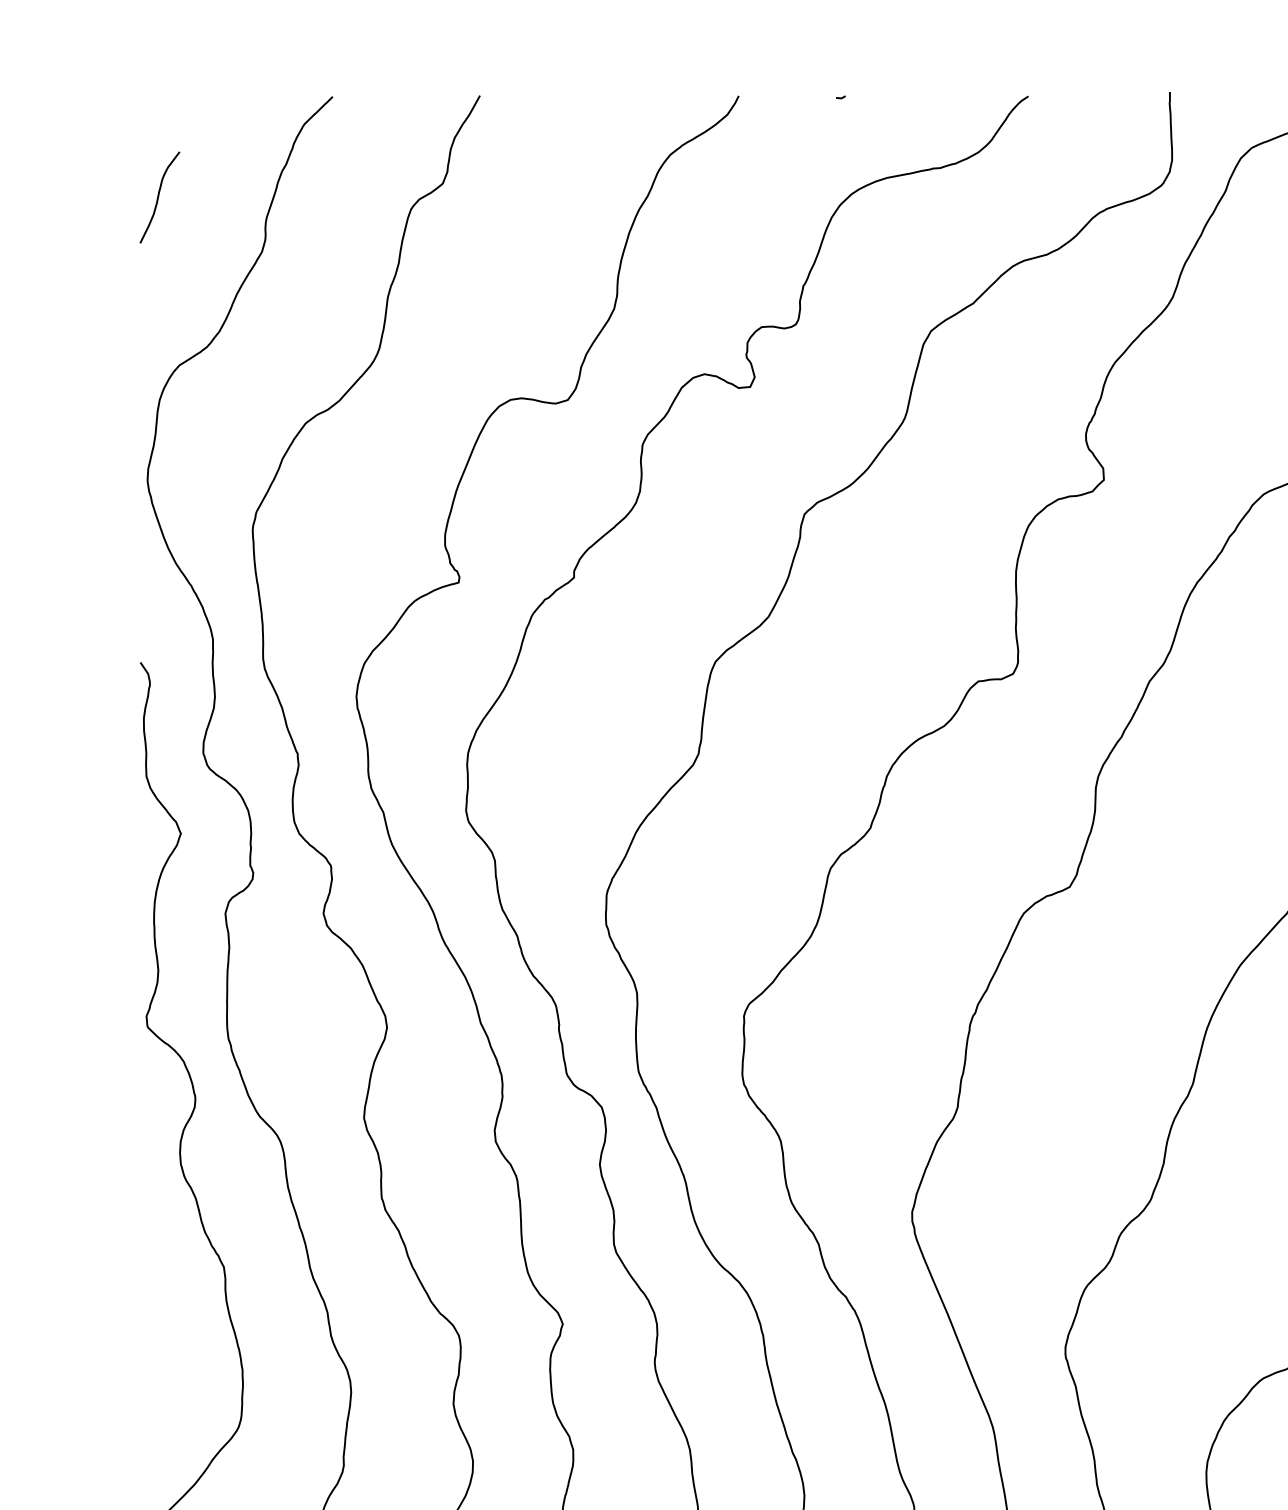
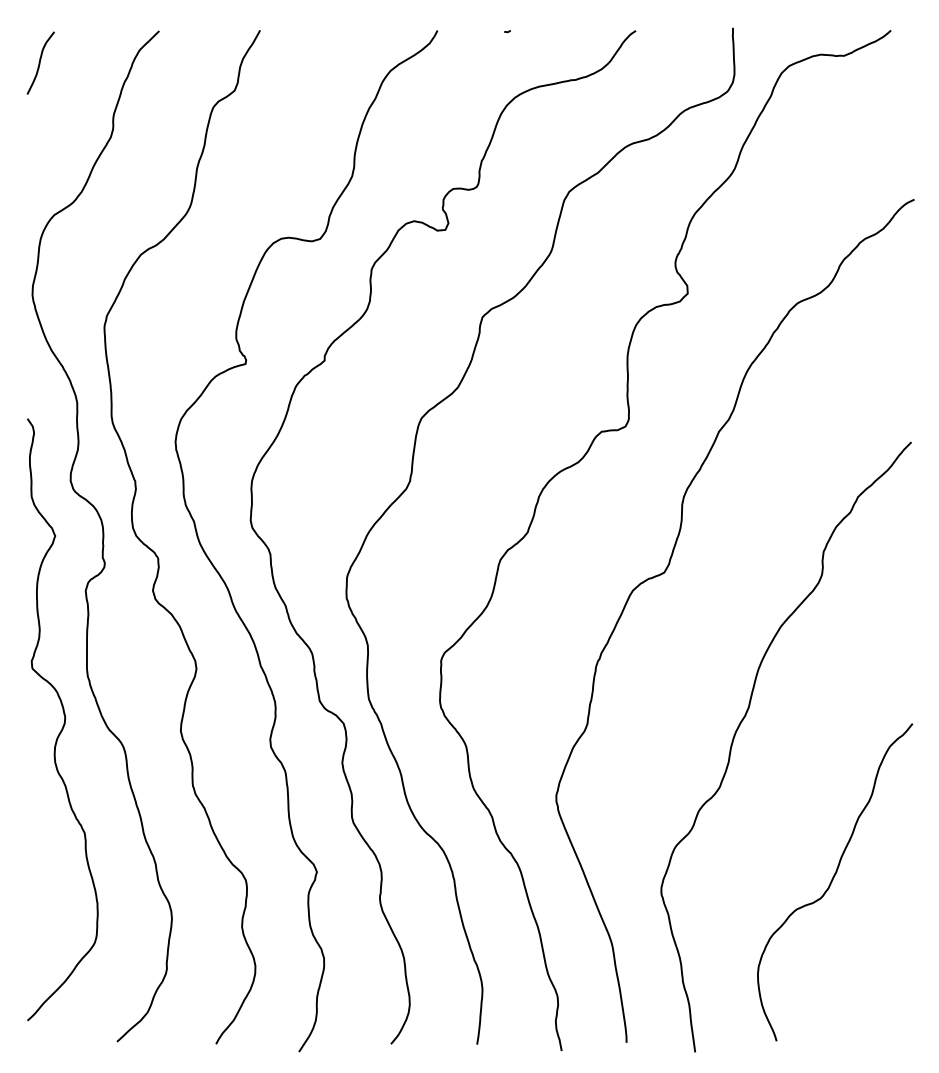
curve: (159, 196) -> (40, 62), moved

